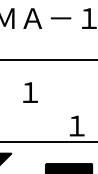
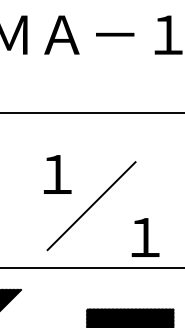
line: (48, 109) -> (91, 206), added

